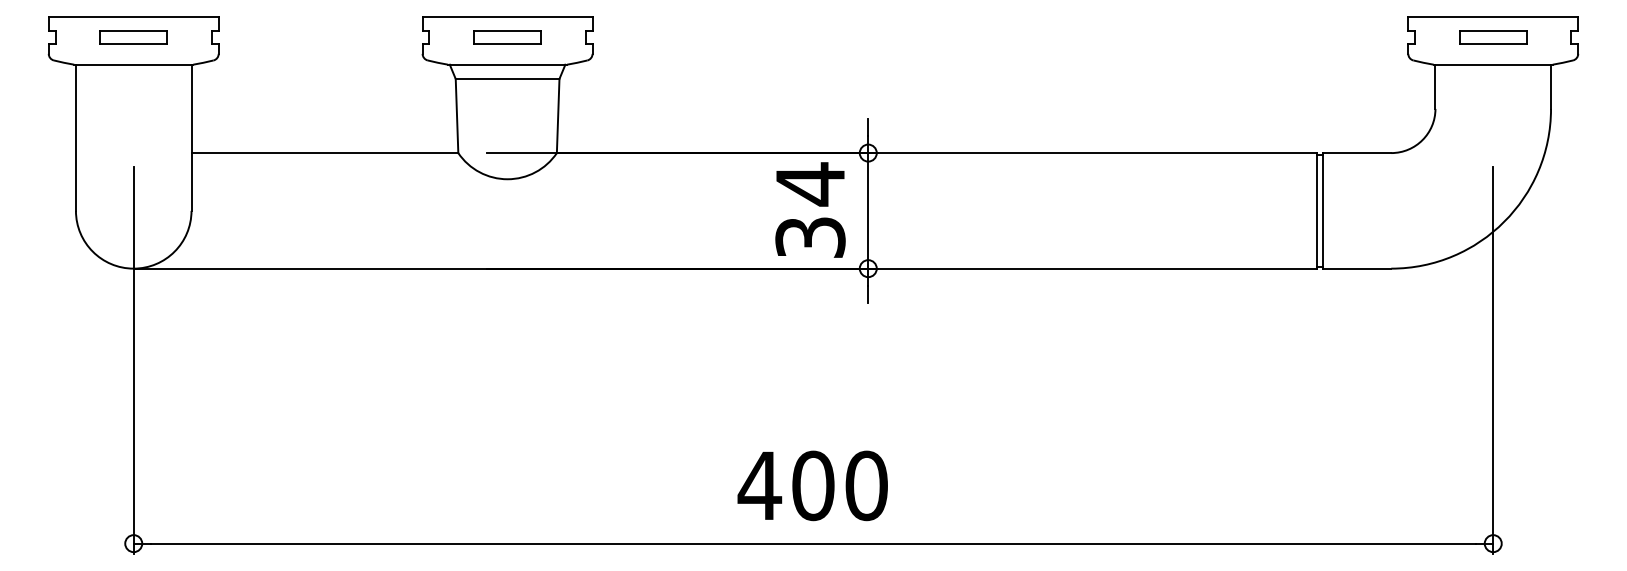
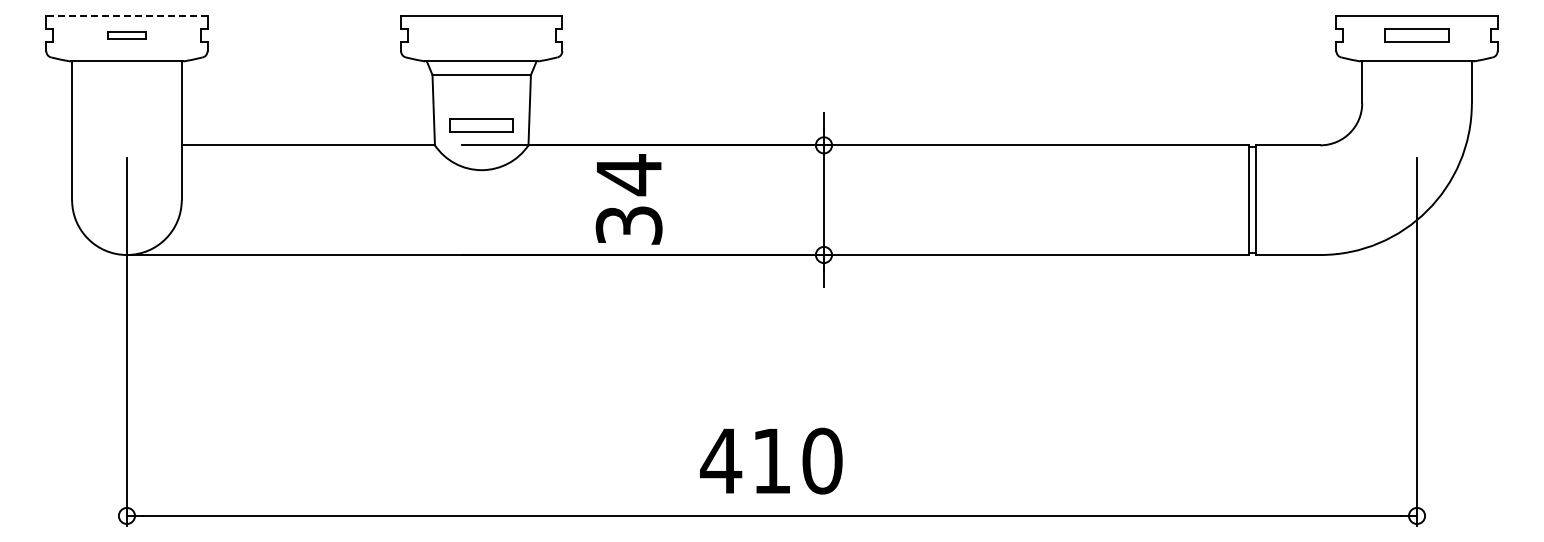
line: (133, 17) -> (126, 16), solid -> dashed
part: (133, 37) -> (126, 35), size x0.6
part: (507, 37) -> (481, 125), moved
text: (809, 210) -> (628, 199), moved
text: (812, 485) -> (771, 460), 400 -> 410

